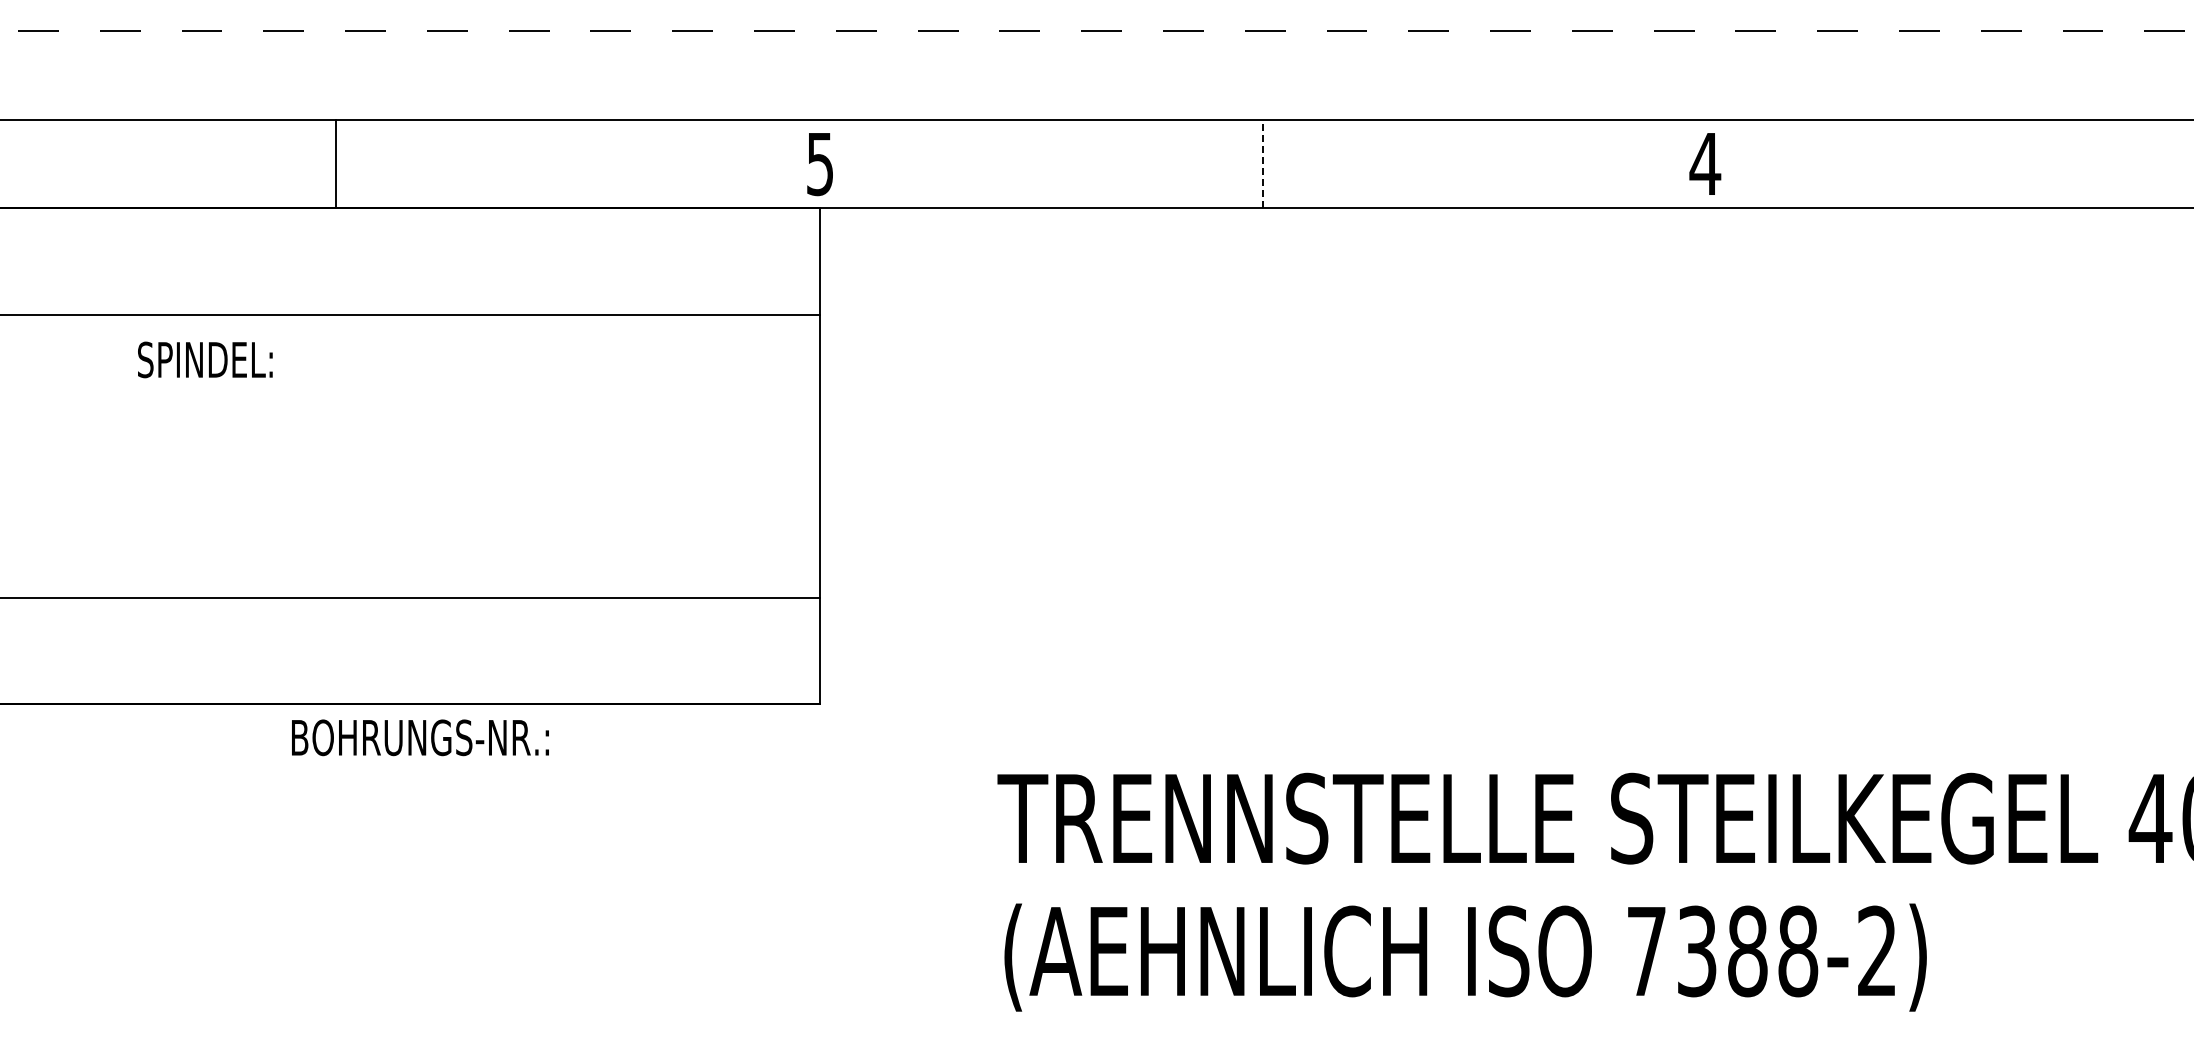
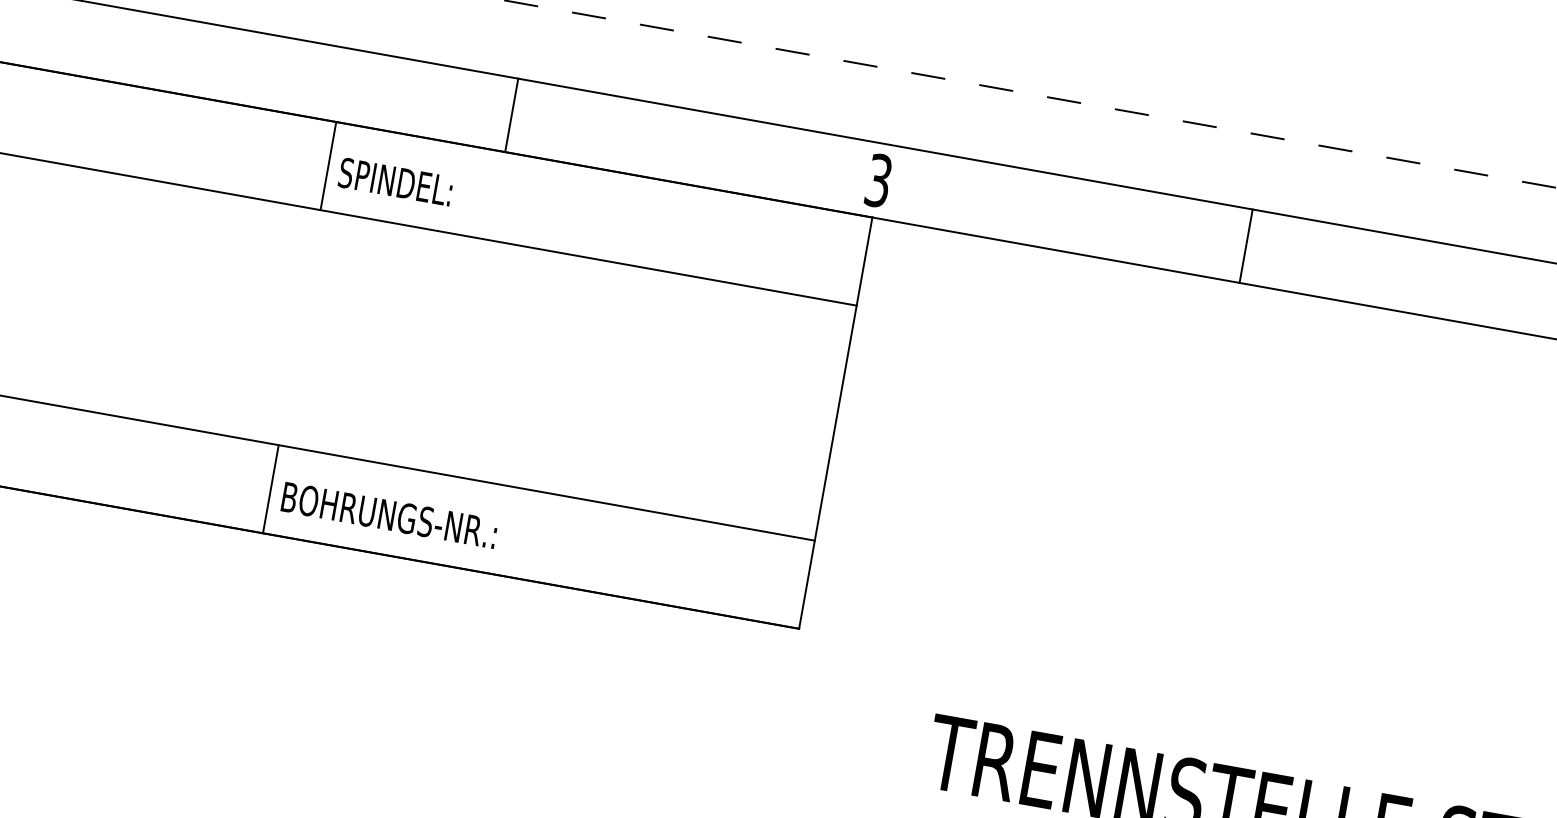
line: (335, 163) -> (511, 114), moved
text: (820, 163) -> (879, 180), 5 -> 3
line: (1262, 163) -> (1245, 245), dashed -> solid
line: (174, 261) -> (328, 166), added
text: (205, 359) -> (396, 181), moved
line: (174, 650) -> (271, 488), added
text: (420, 737) -> (389, 515), moved

